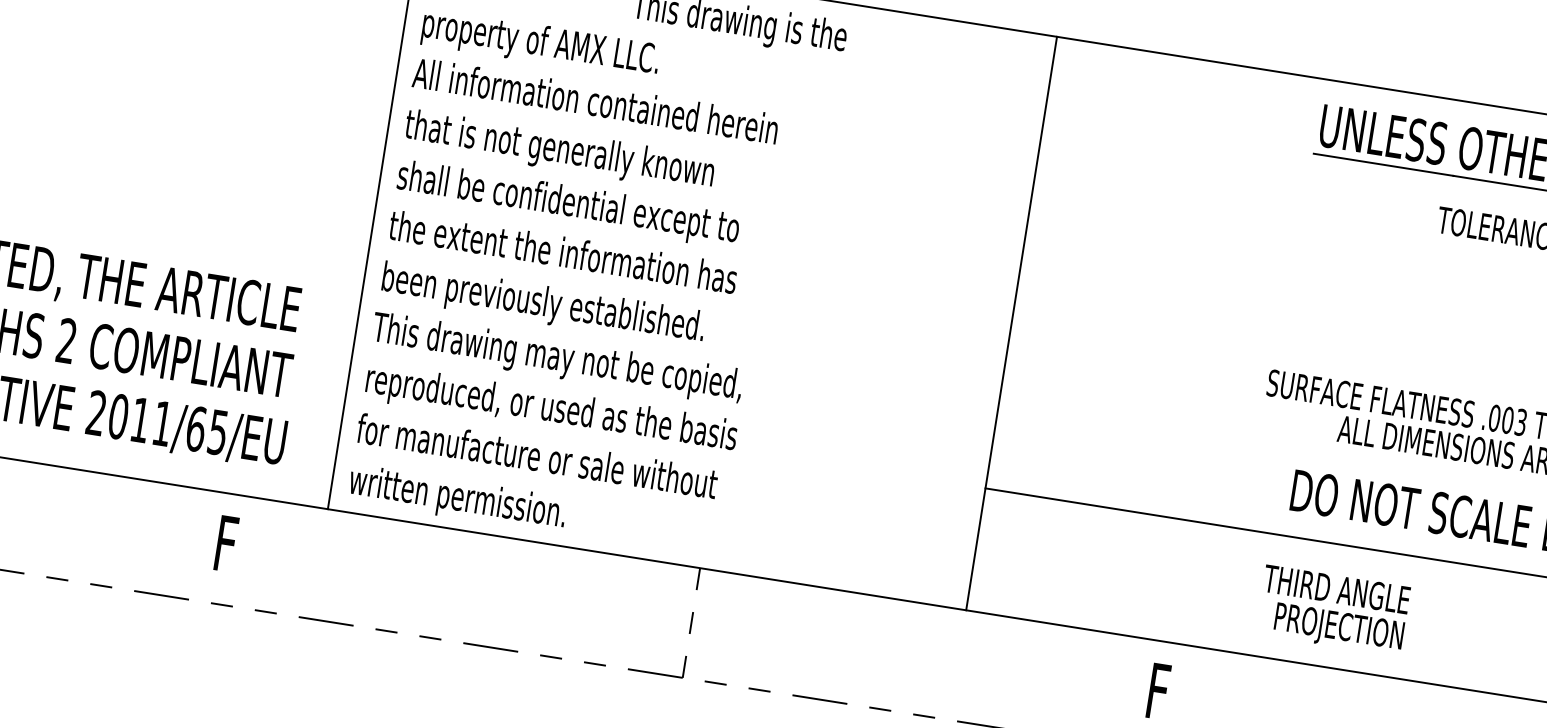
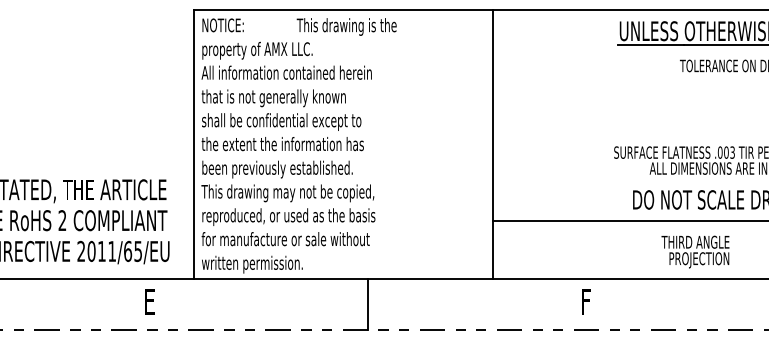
text: (225, 543) -> (149, 301), F -> E
text: (1333, 609) -> (695, 251), moved
line: (692, 623) -> (368, 304), dashed -> solid

